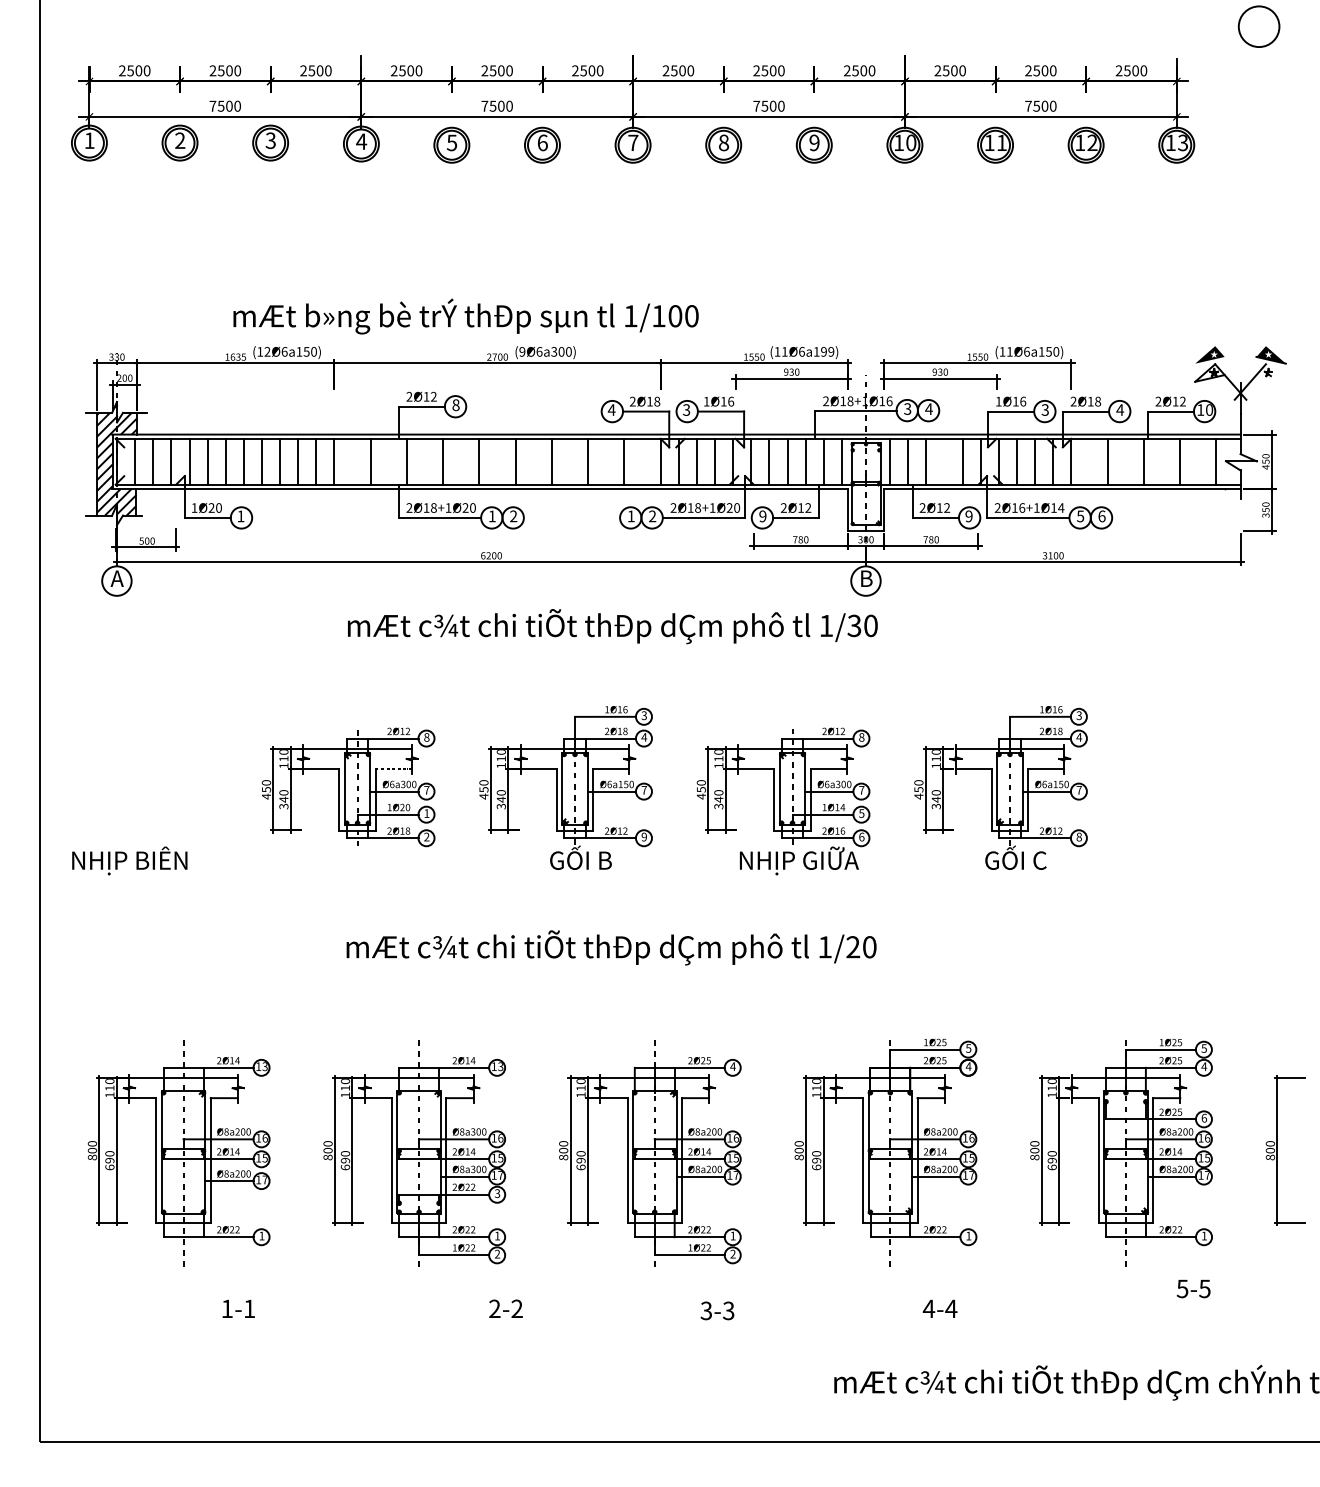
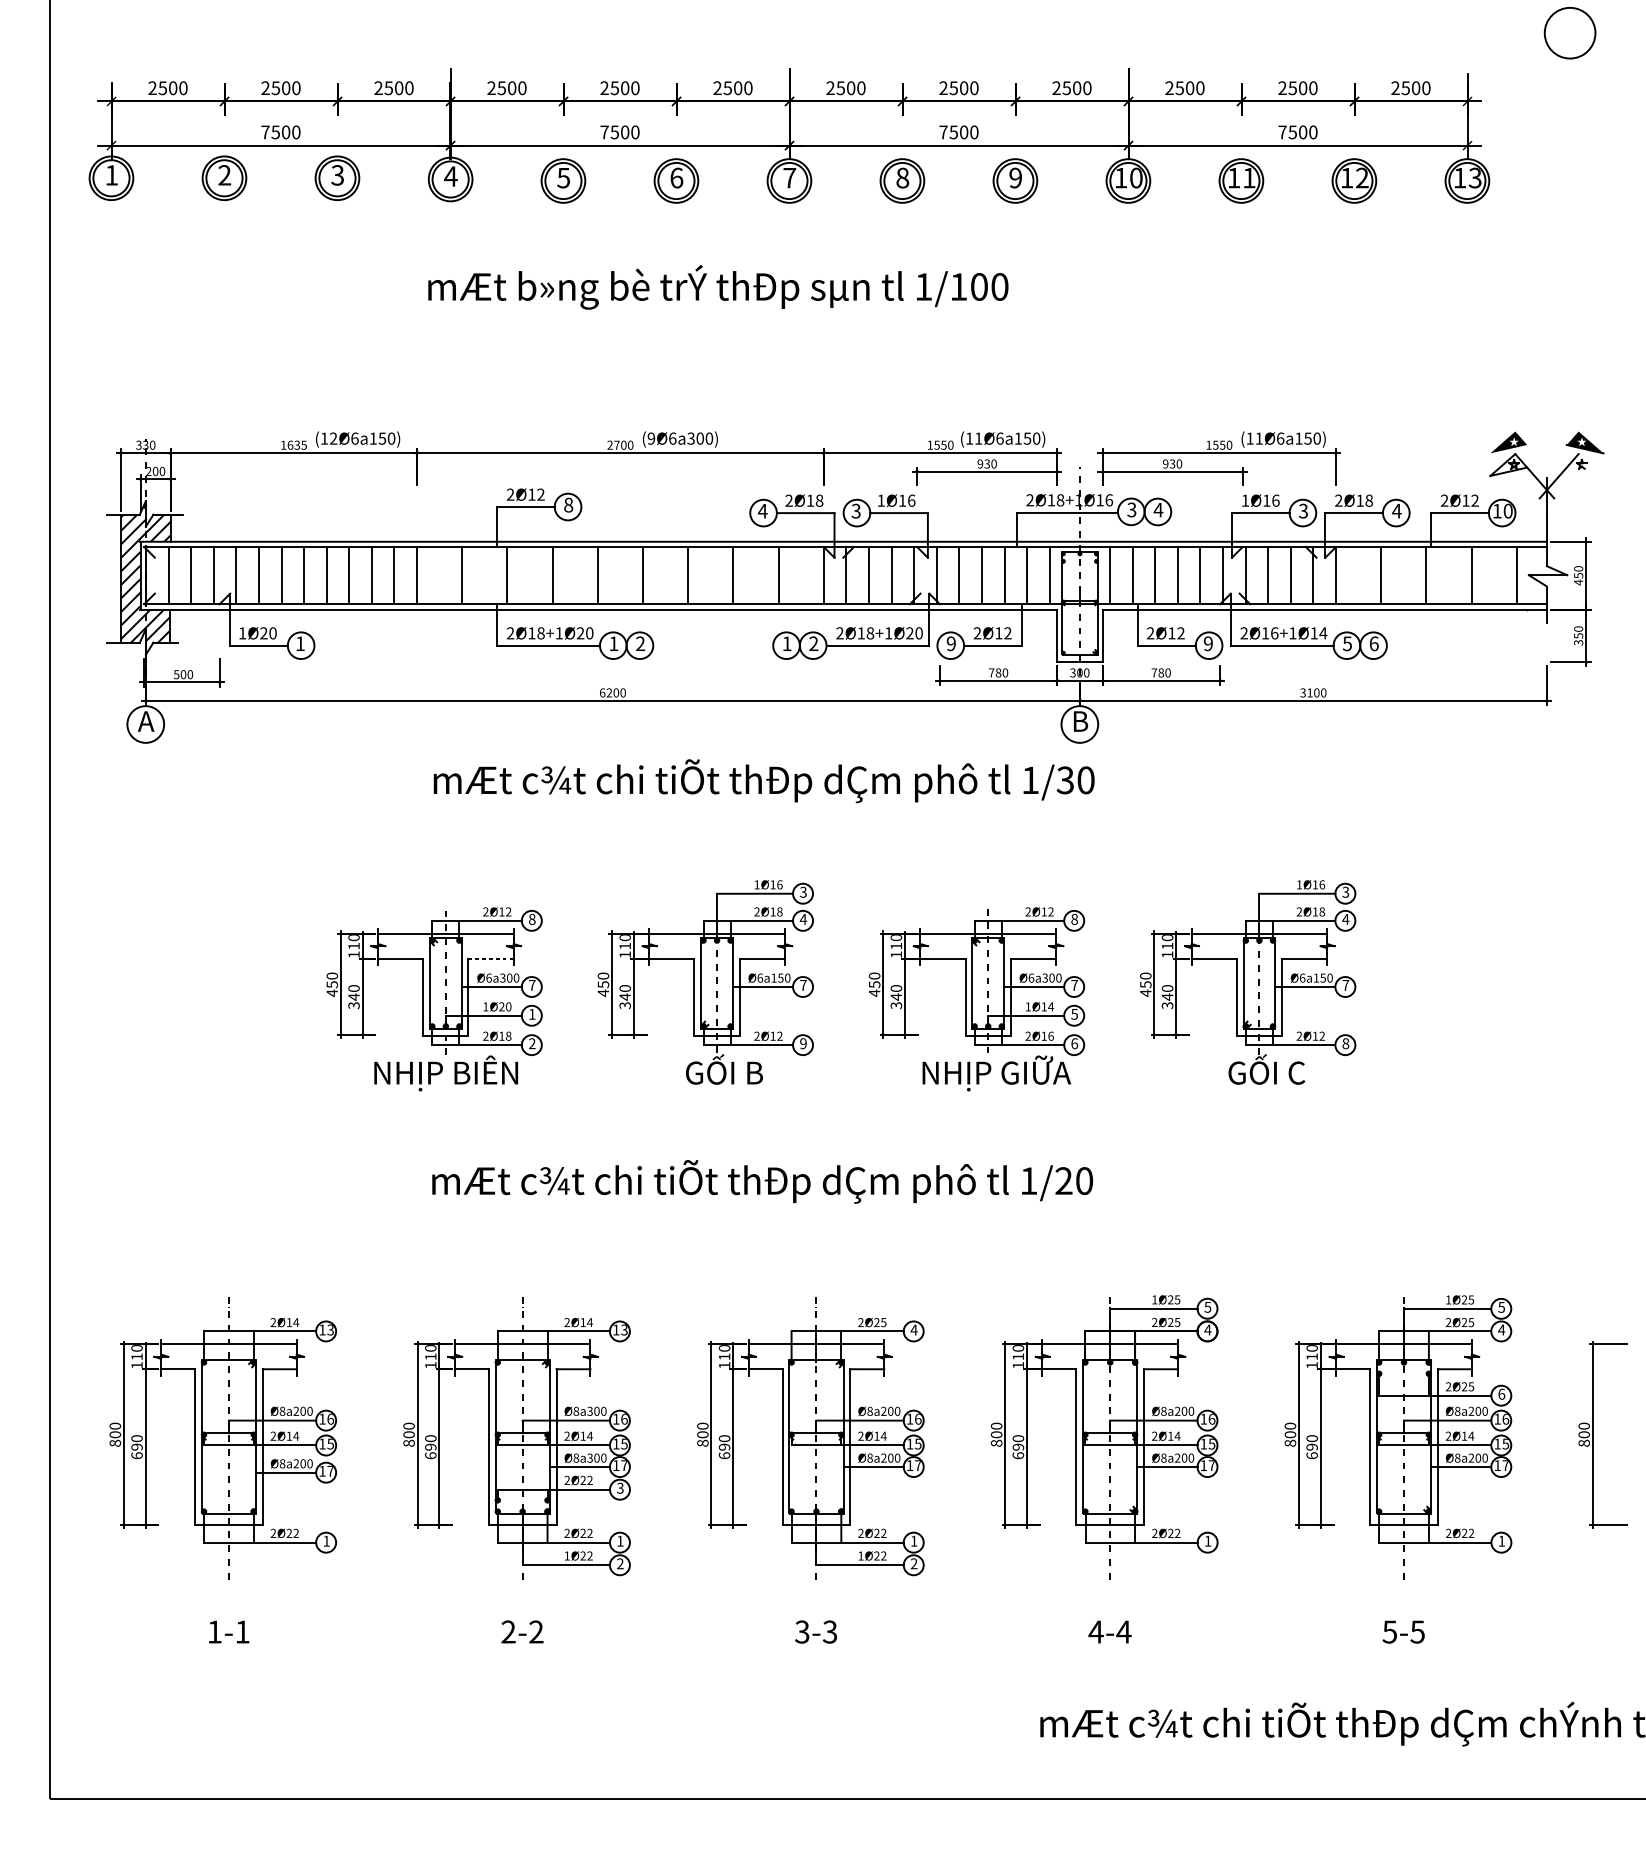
text: (465, 316) -> (717, 287), moved
text: (827, 351) -> (1031, 438), (11Ø6a199) -> (11Ø6a150)
line: (944, 461) -> (1177, 575), added
text: (129, 860) -> (445, 1072), moved
text: (1193, 1288) -> (1403, 1631), moved
text: (238, 1308) -> (228, 1631), moved
text: (505, 1308) -> (521, 1631), moved
text: (939, 1308) -> (1109, 1631), moved
text: (717, 1310) -> (816, 1631), moved

